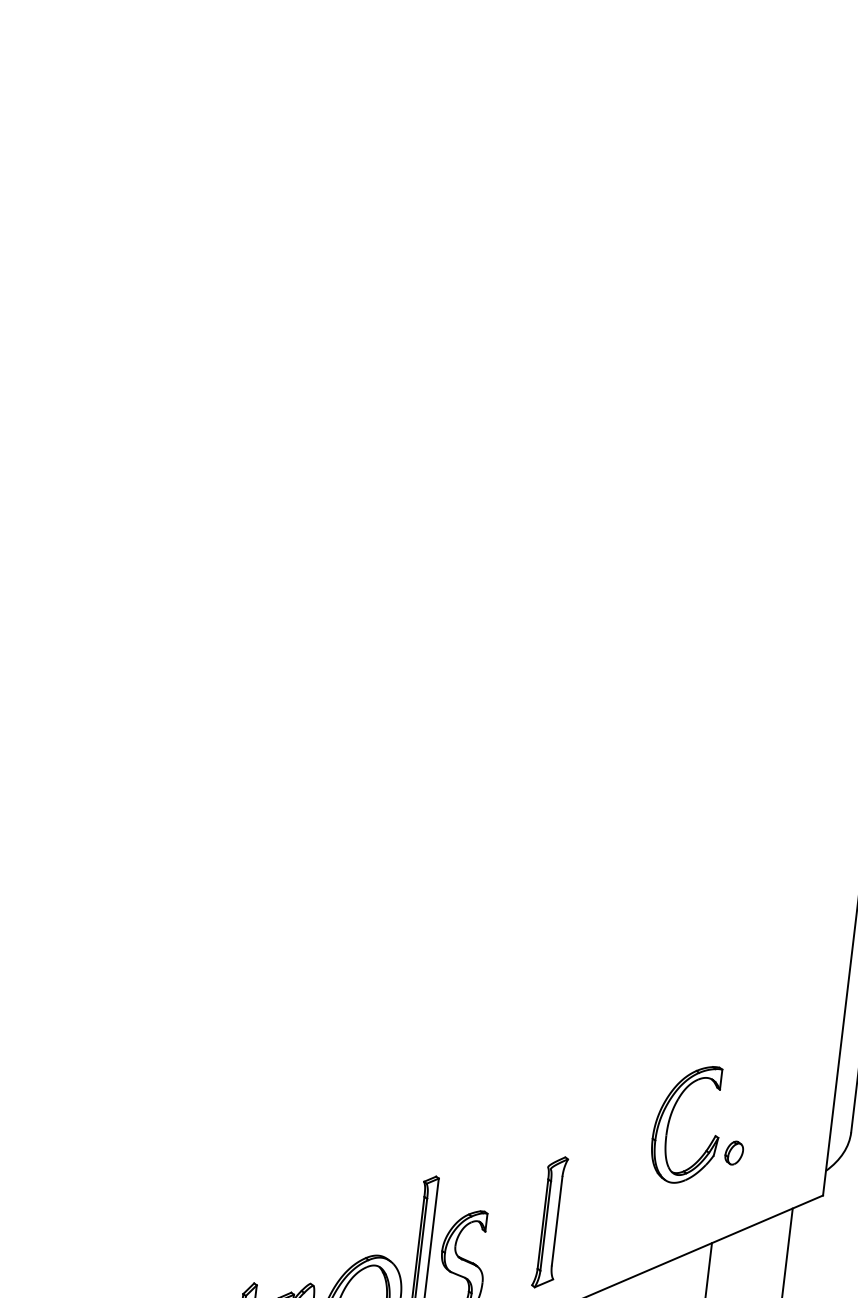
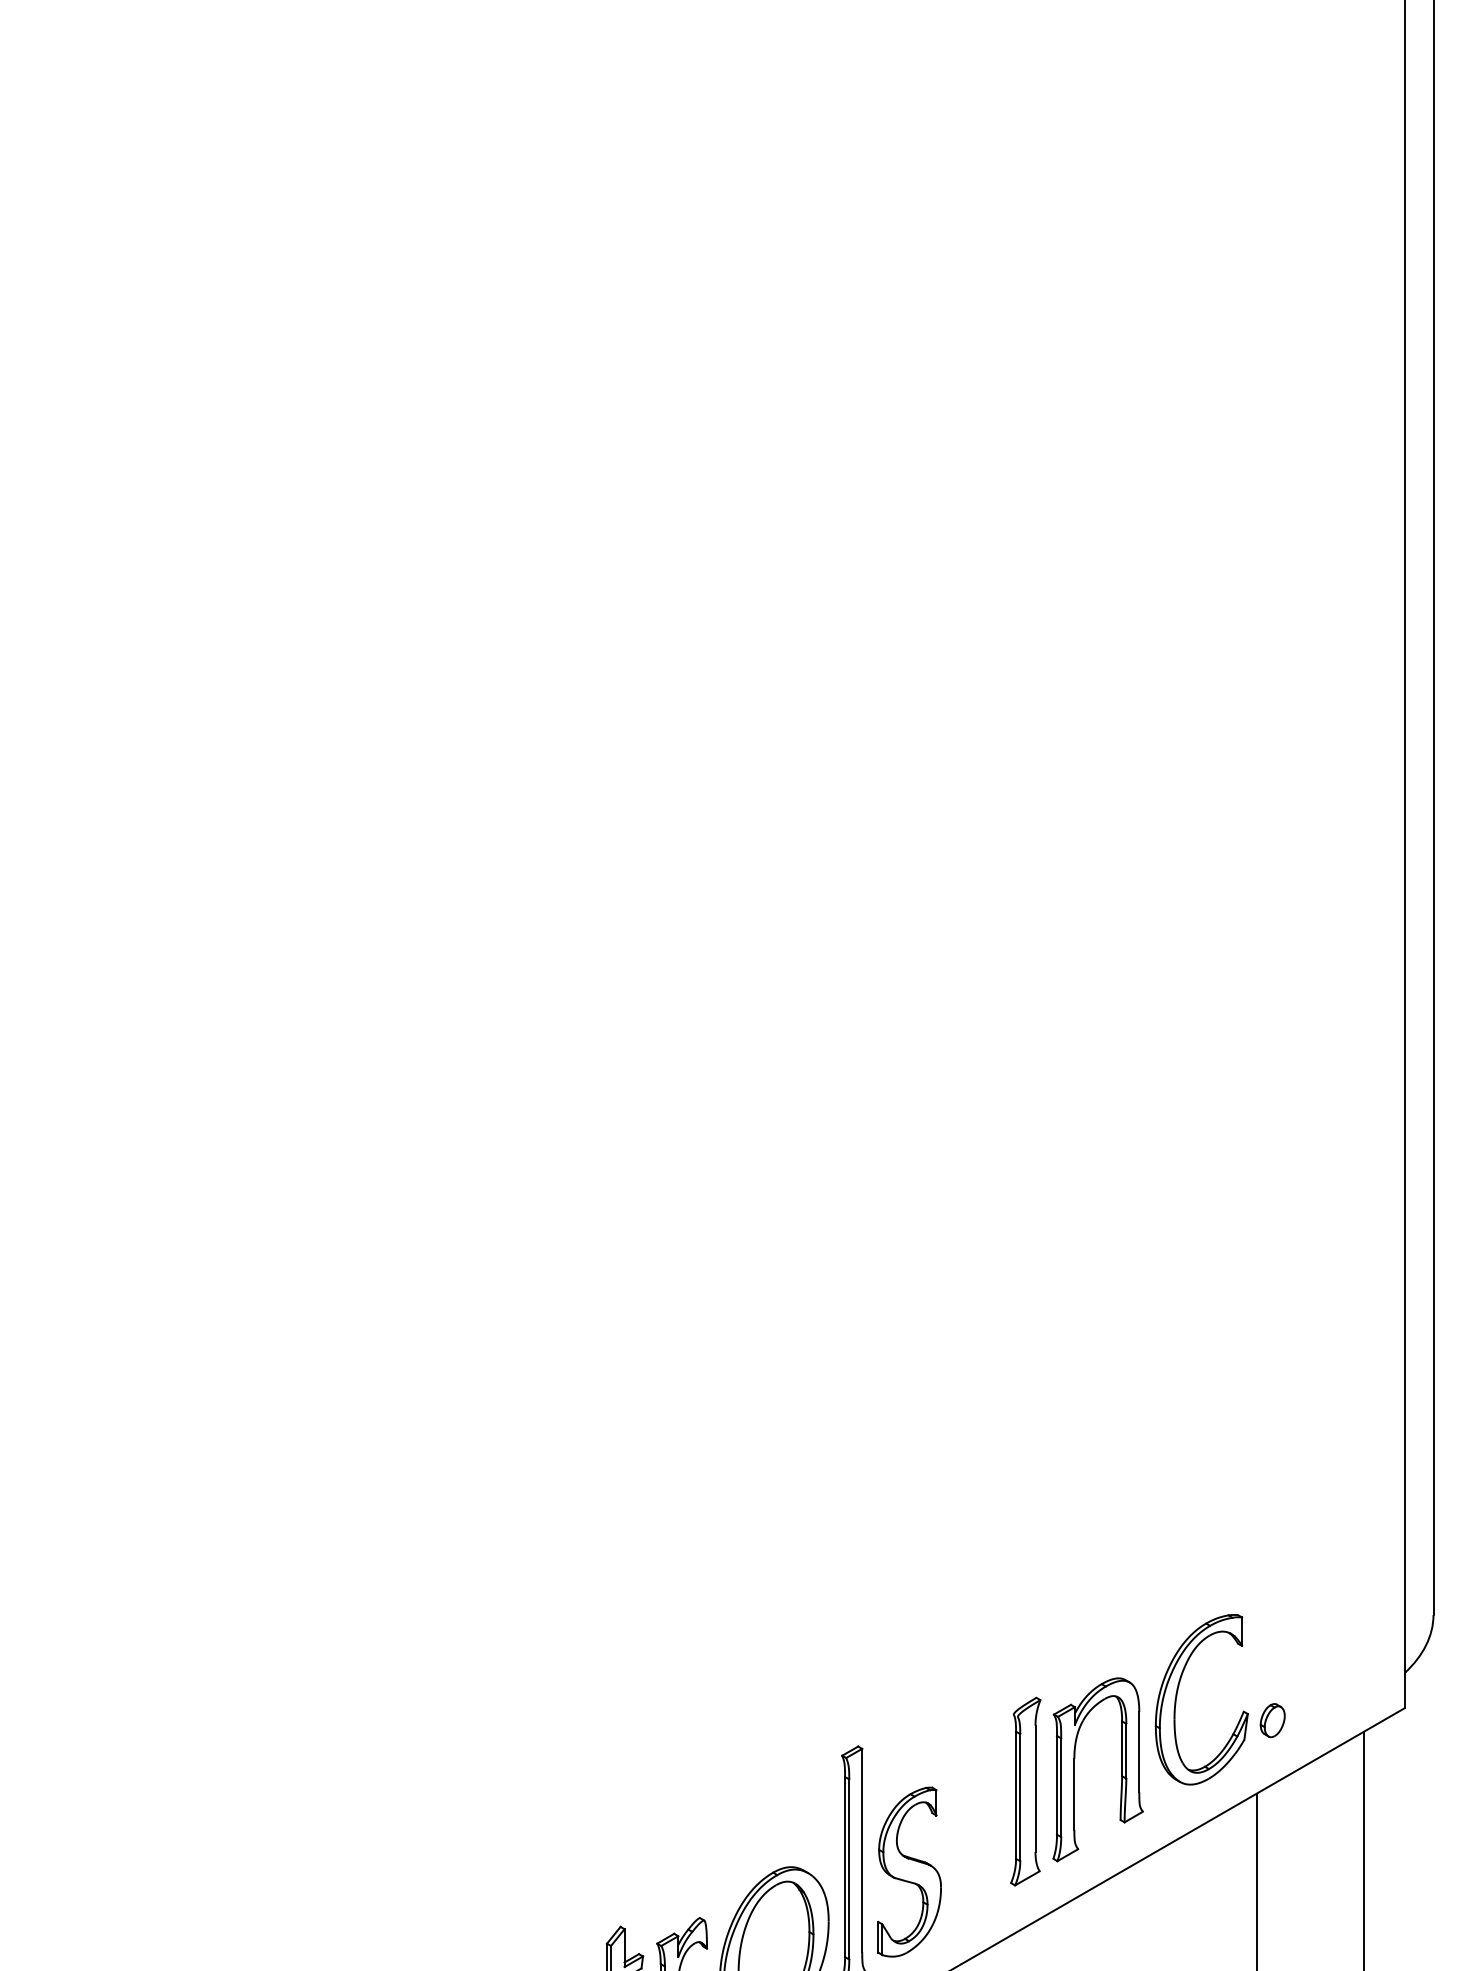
part: (670, 1119) -> (1177, 1696), moved
part: (734, 1153) -> (1272, 1720), moved
part: (586, 1210) -> (1074, 1769), added

